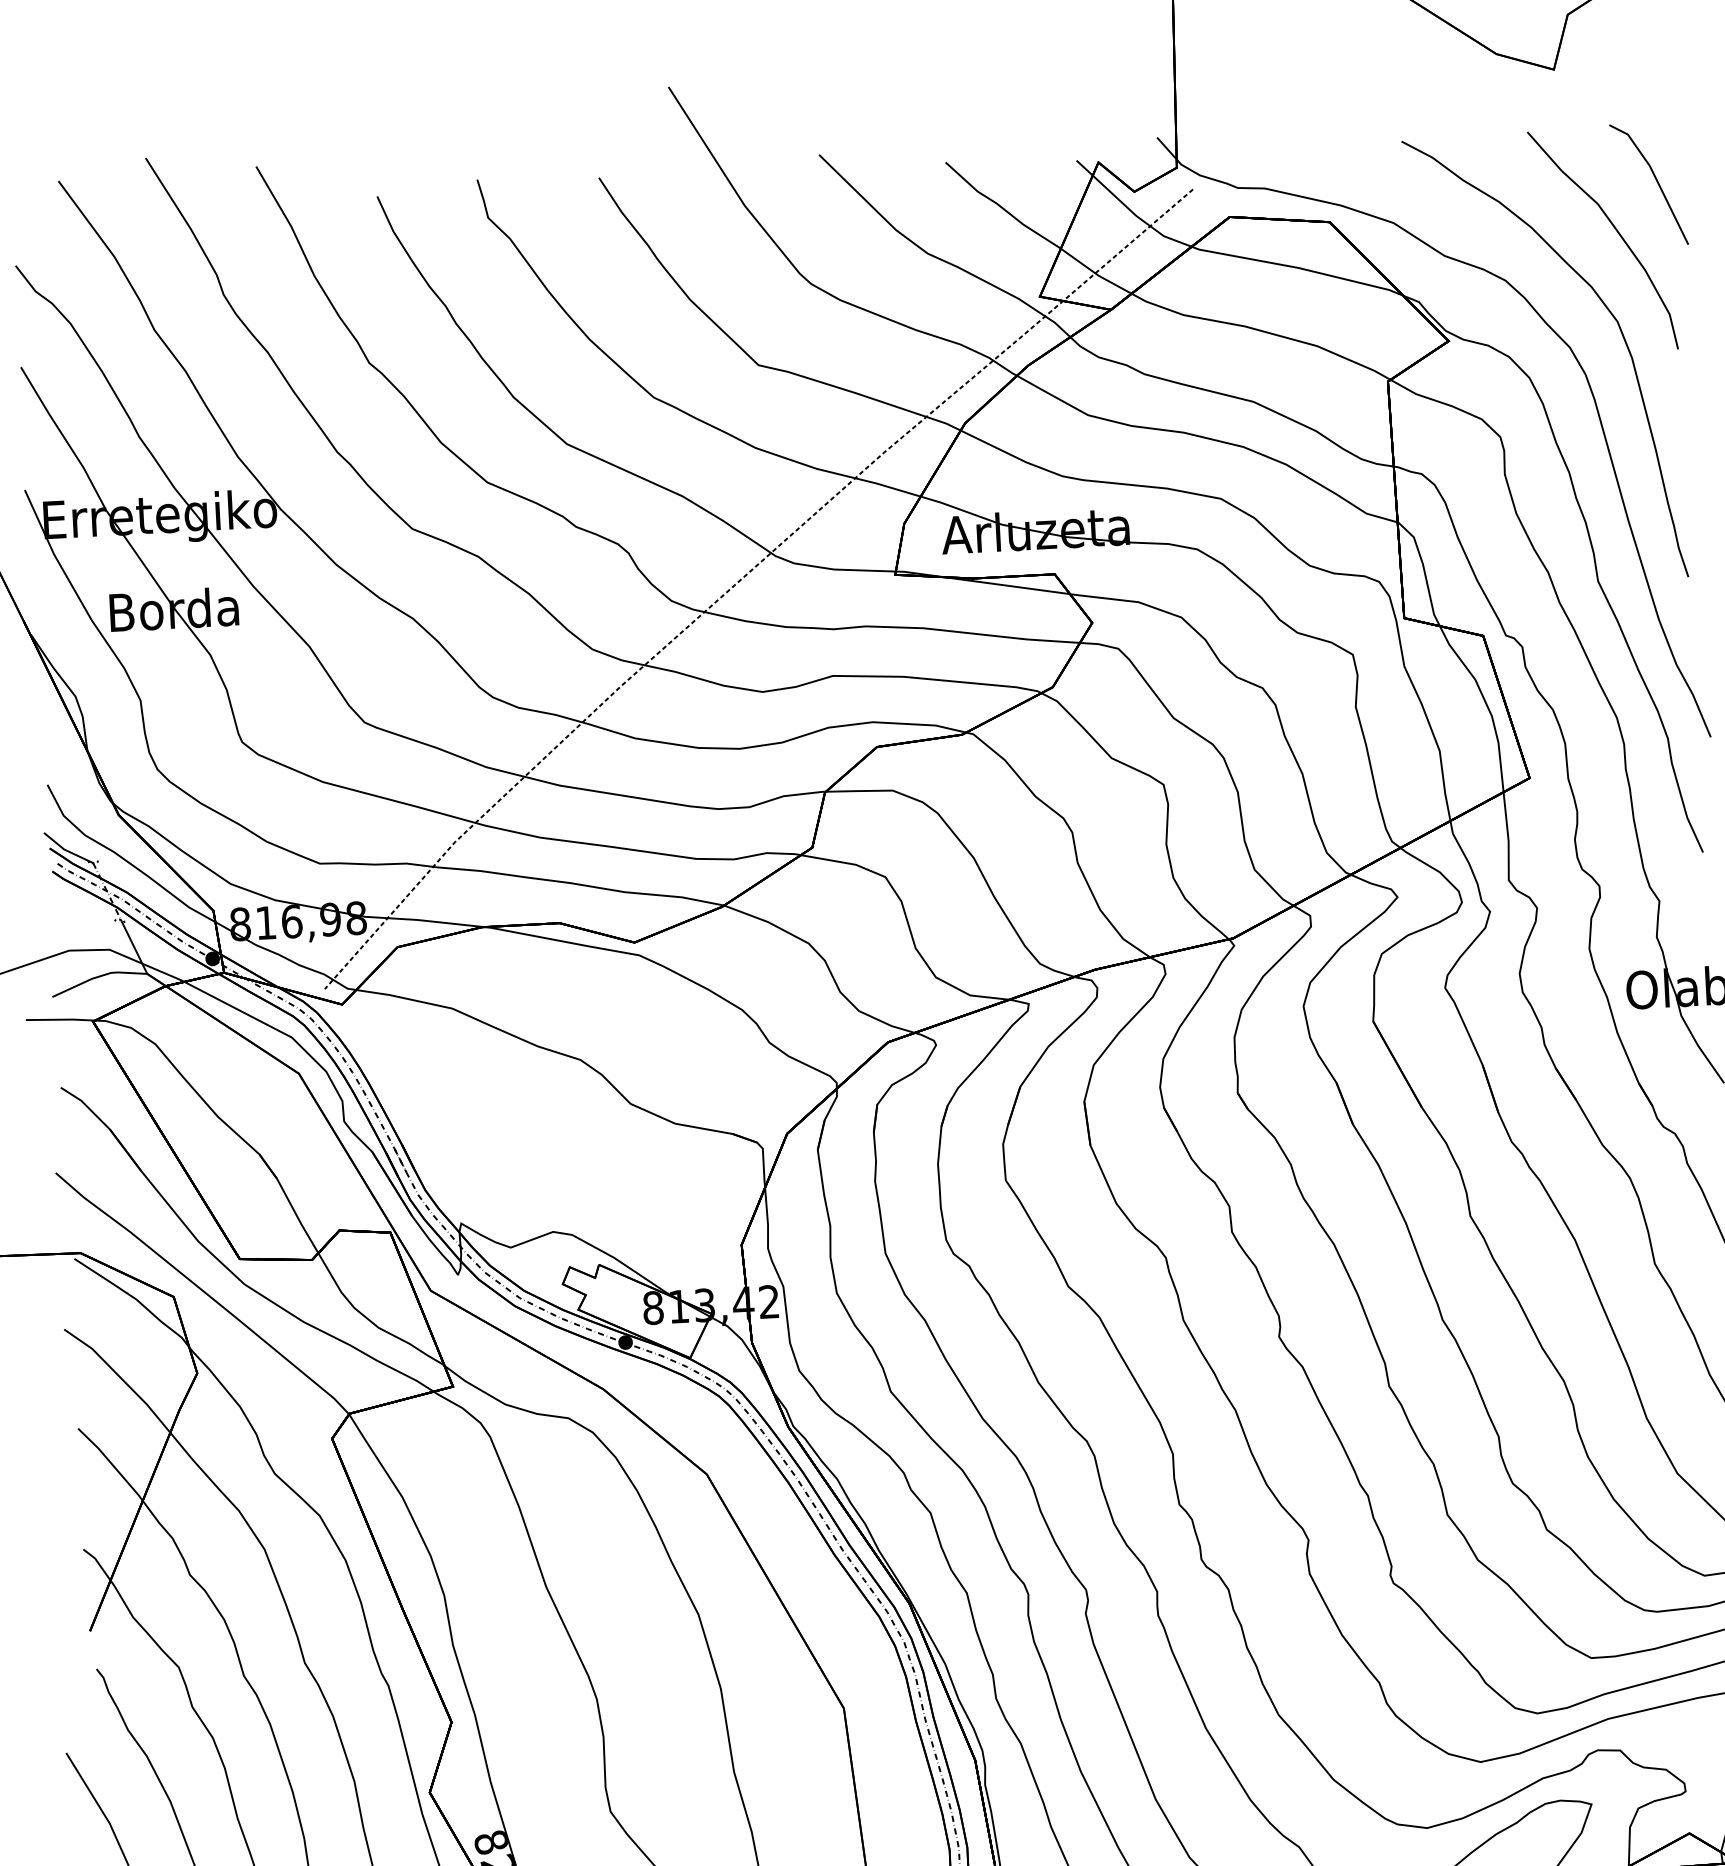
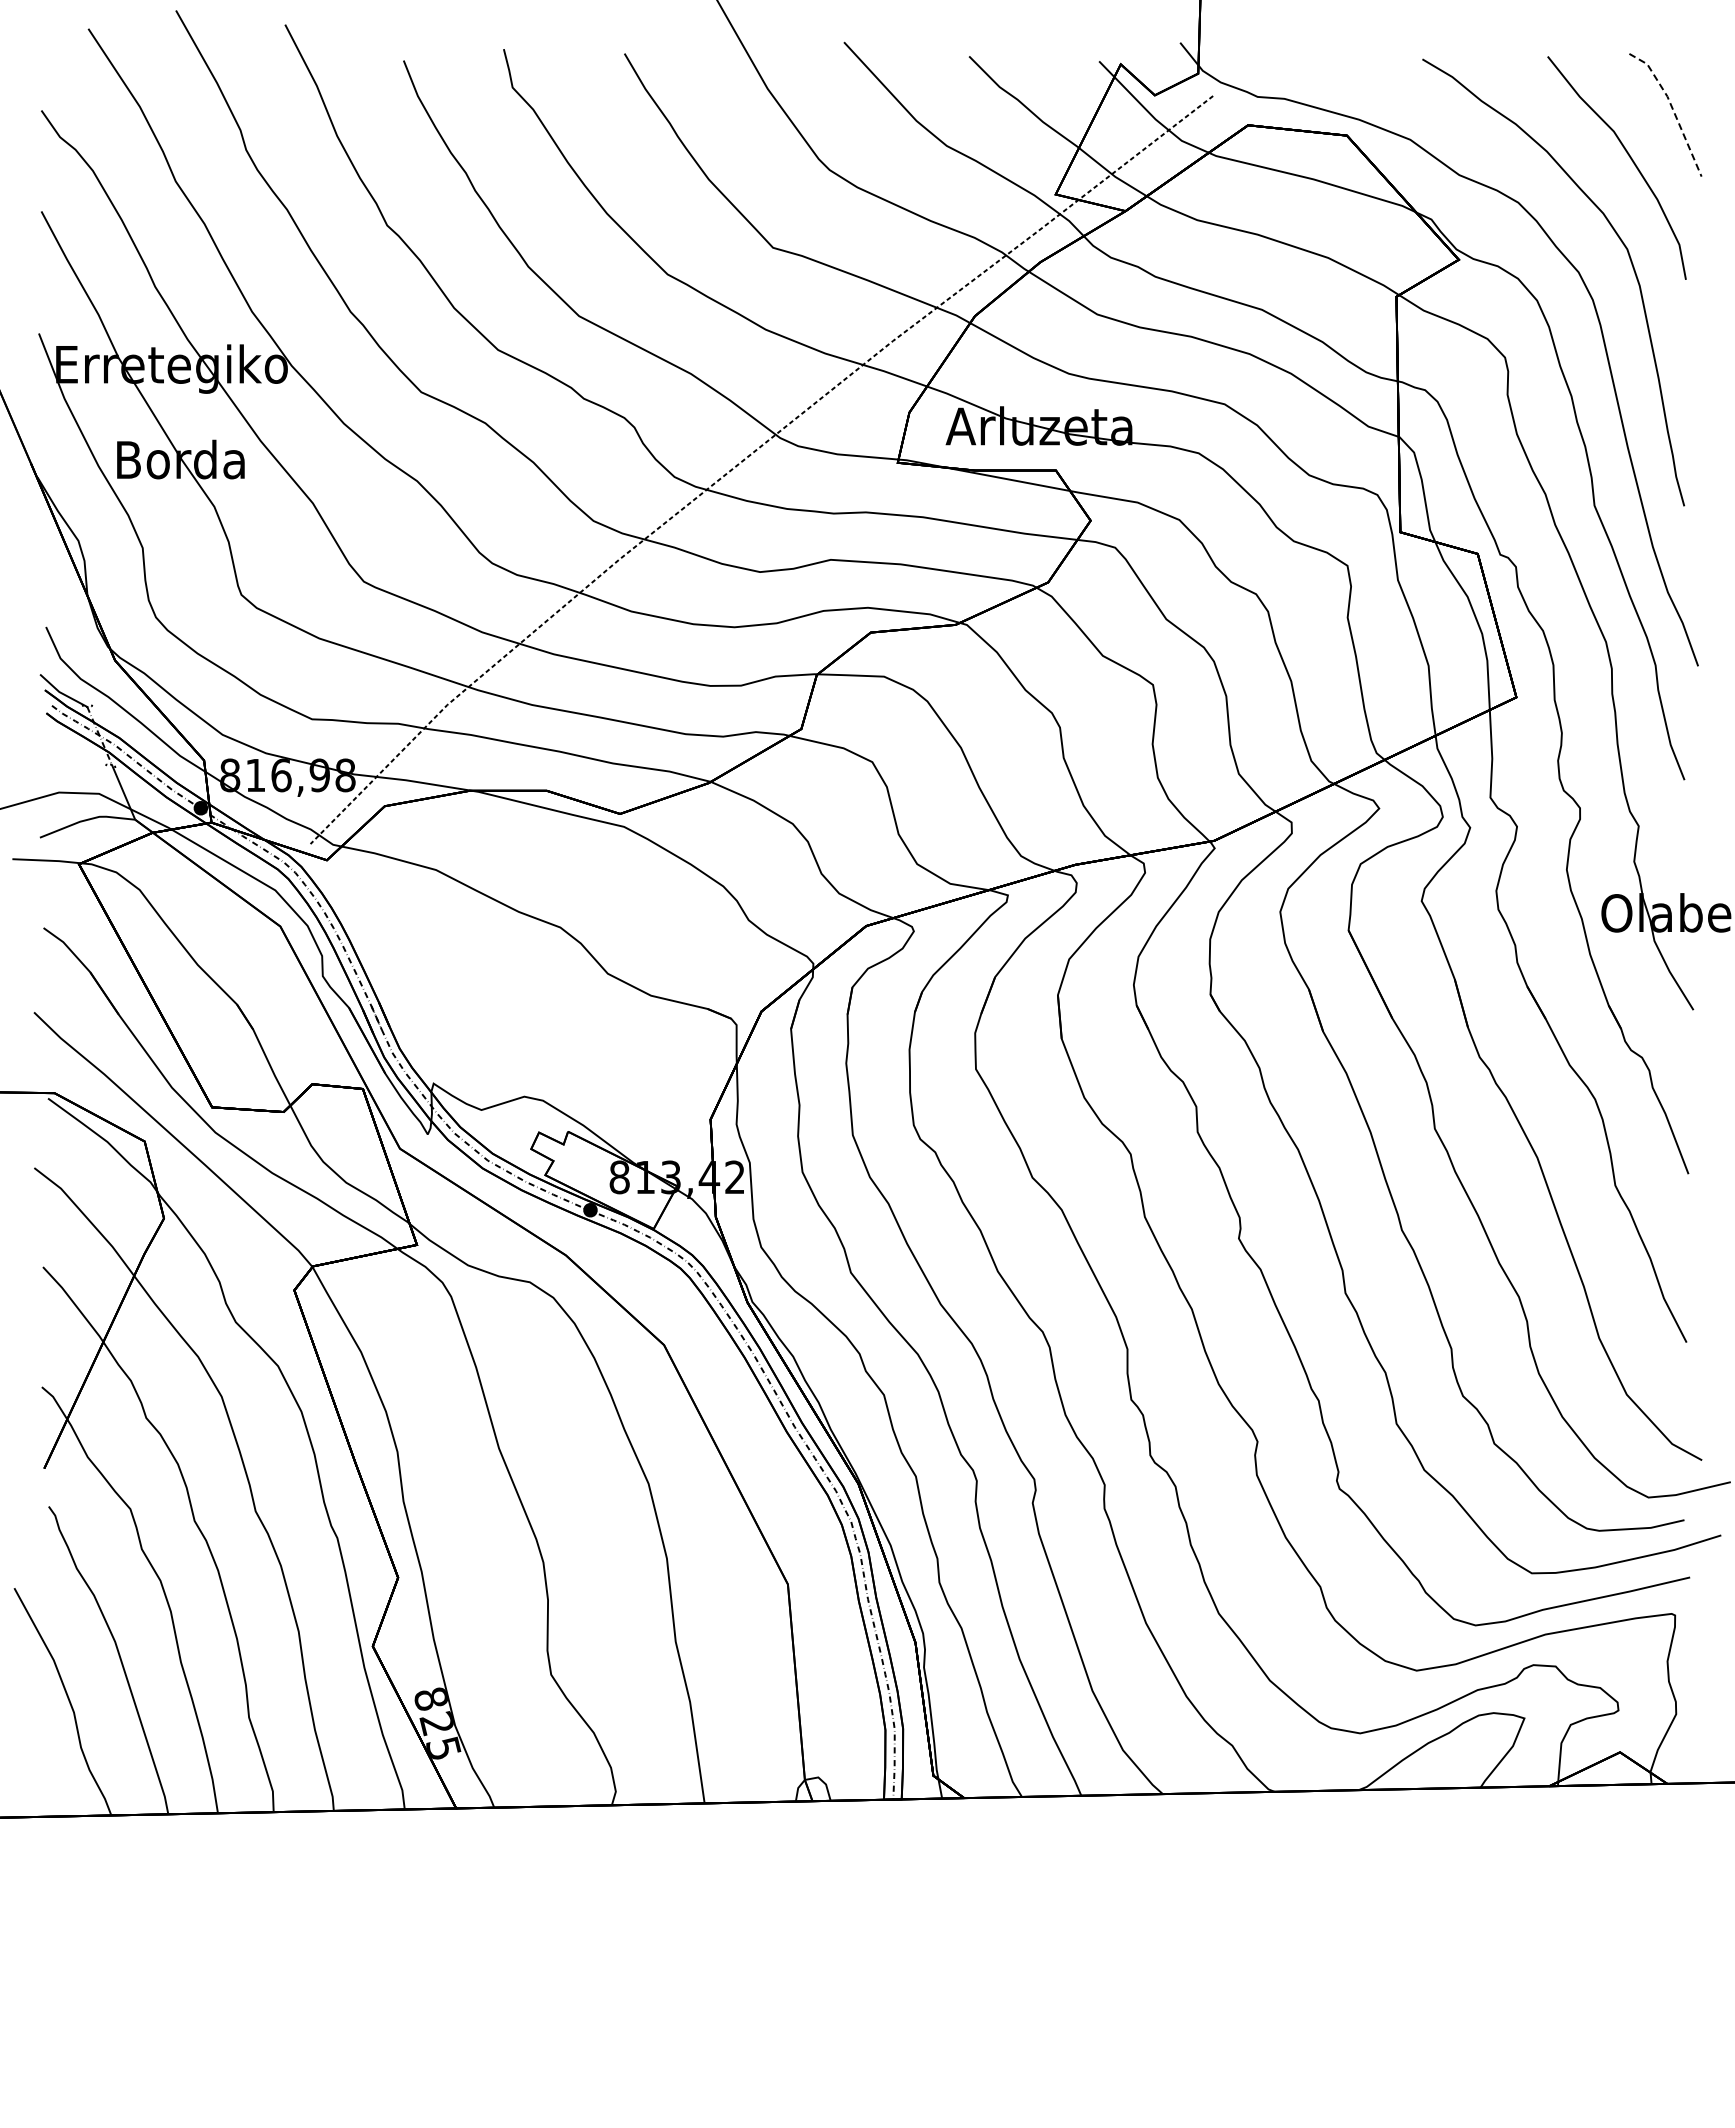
line: (1655, 177) -> (1672, 108), solid -> dashed

